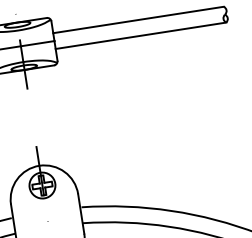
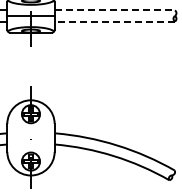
line: (139, 19) -> (115, 10), solid -> dashed
line: (140, 35) -> (114, 21), solid -> dashed

